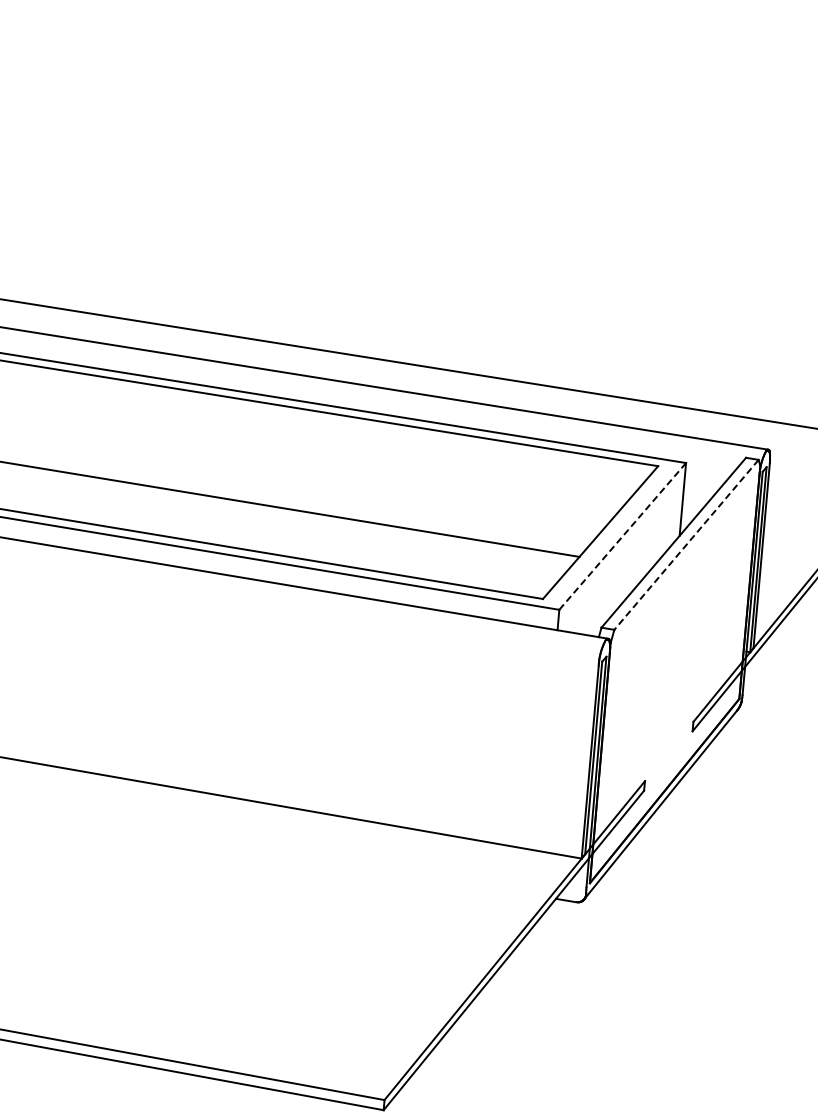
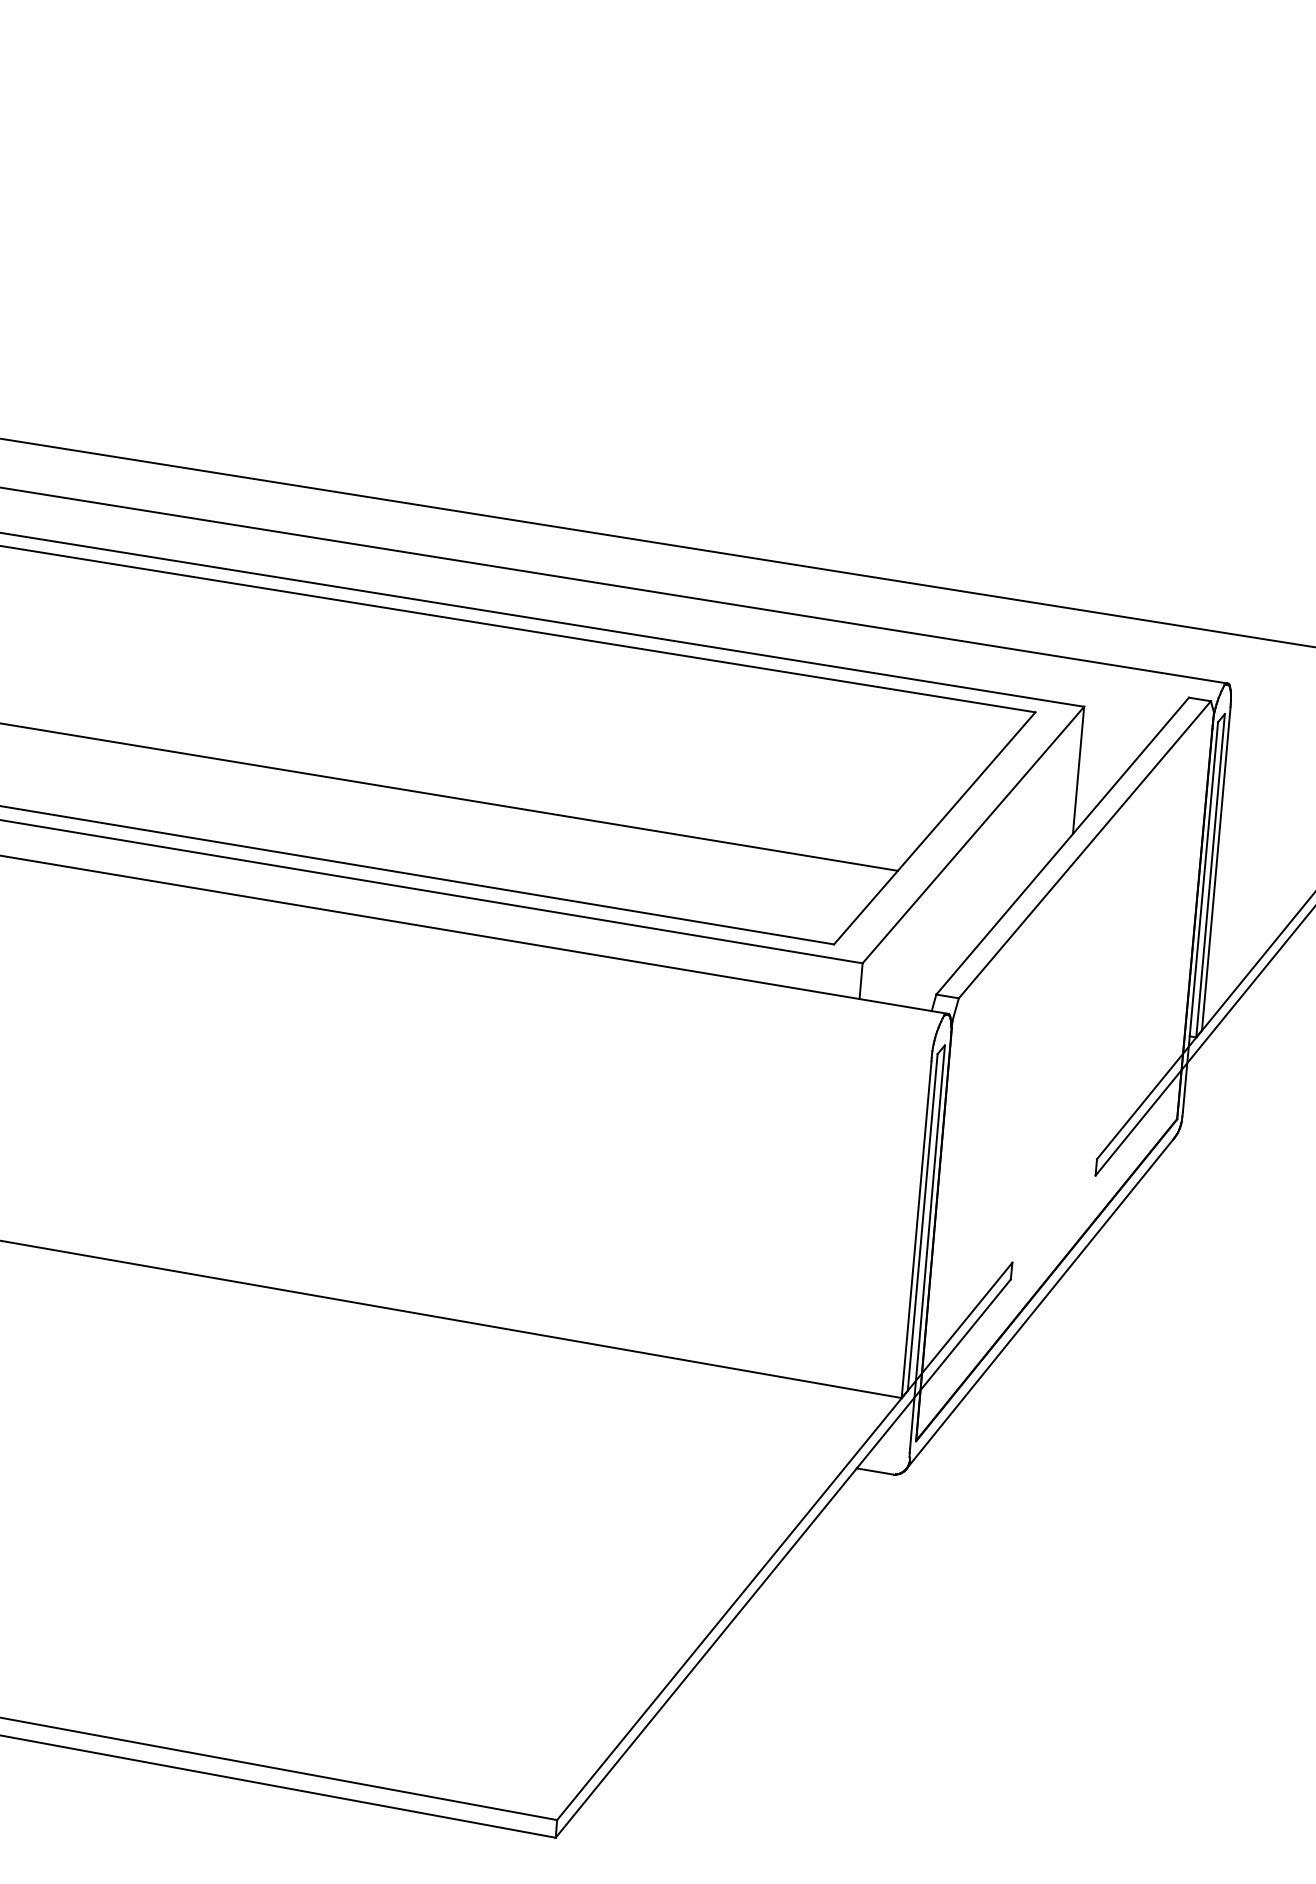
line: (622, 536) -> (973, 835), dashed -> solid
line: (686, 545) -> (1084, 850), dashed -> solid

